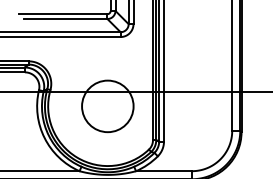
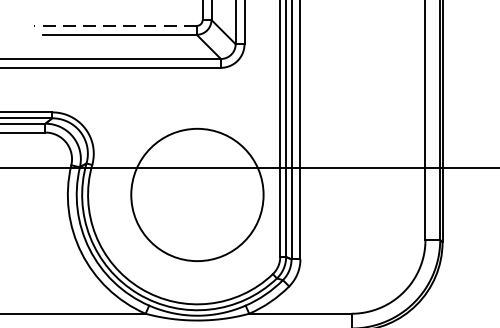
line: (62, 14) -> (114, 26), solid -> dashed
circle: (107, 106) -> (196, 195), size x1.4

